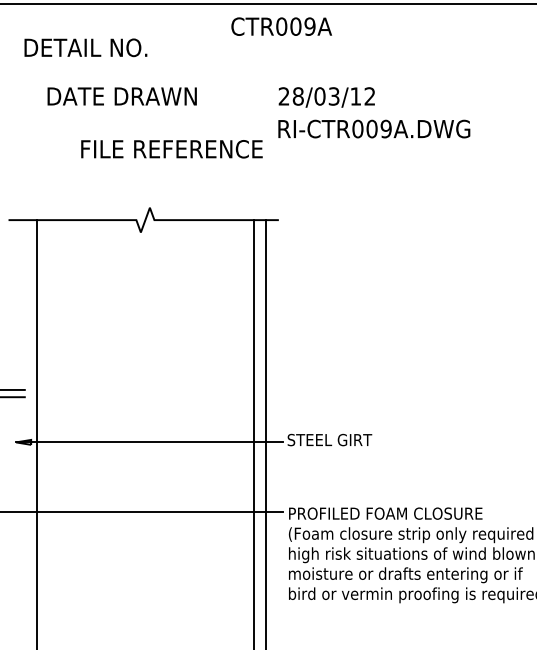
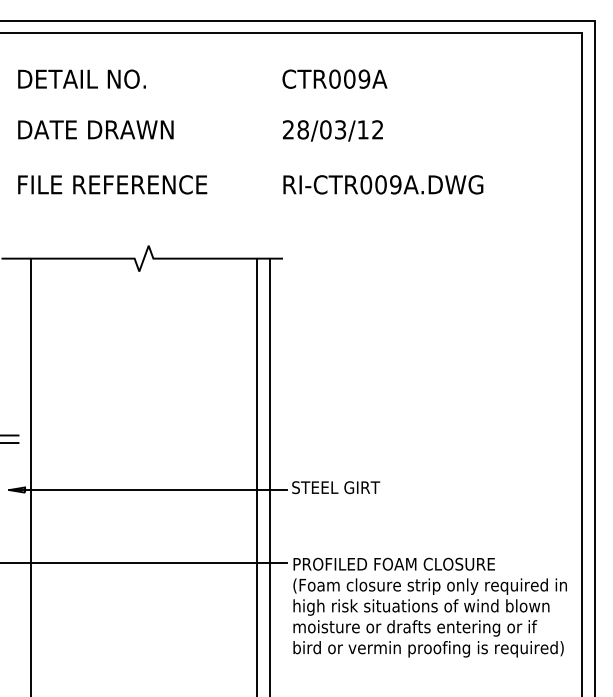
text: (281, 25) -> (334, 78), moved
text: (121, 96) -> (95, 129), moved
text: (374, 128) -> (383, 184), moved
text: (171, 148) -> (112, 184), moved

